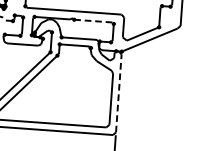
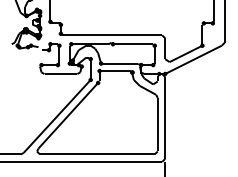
line: (93, 21) -> (133, 44), dashed -> solid
line: (119, 93) -> (165, 117), dashed -> solid

